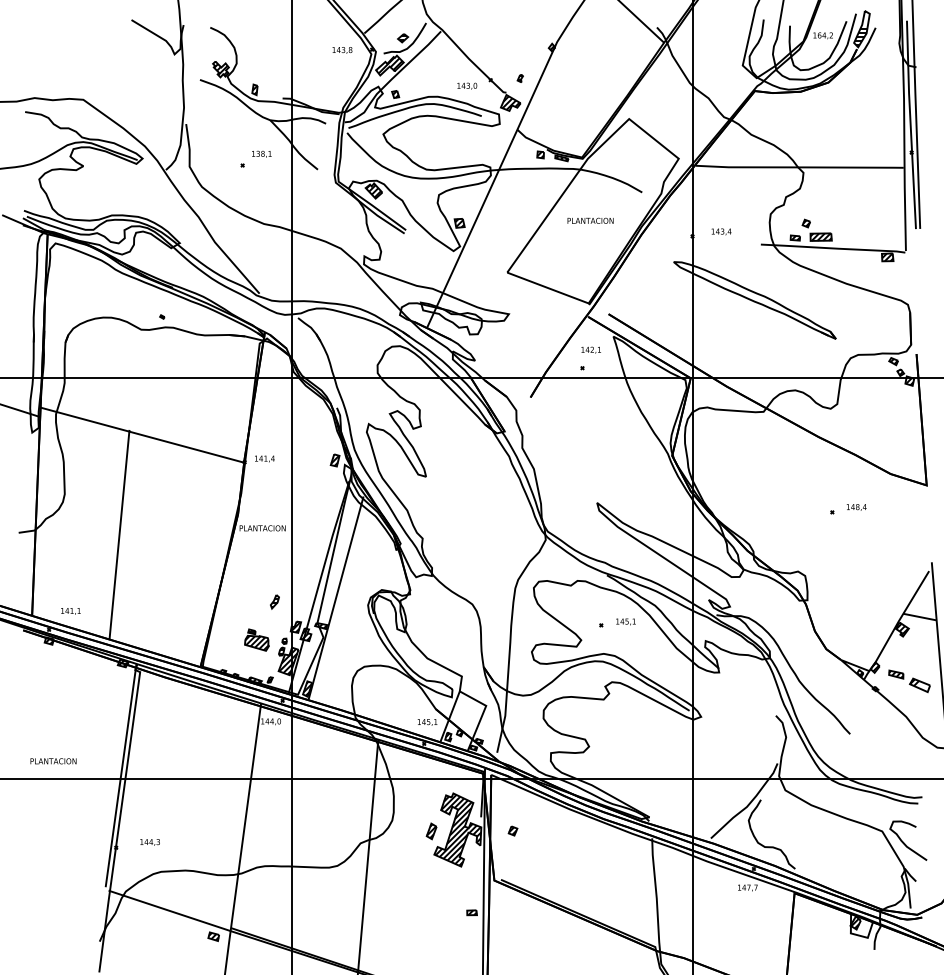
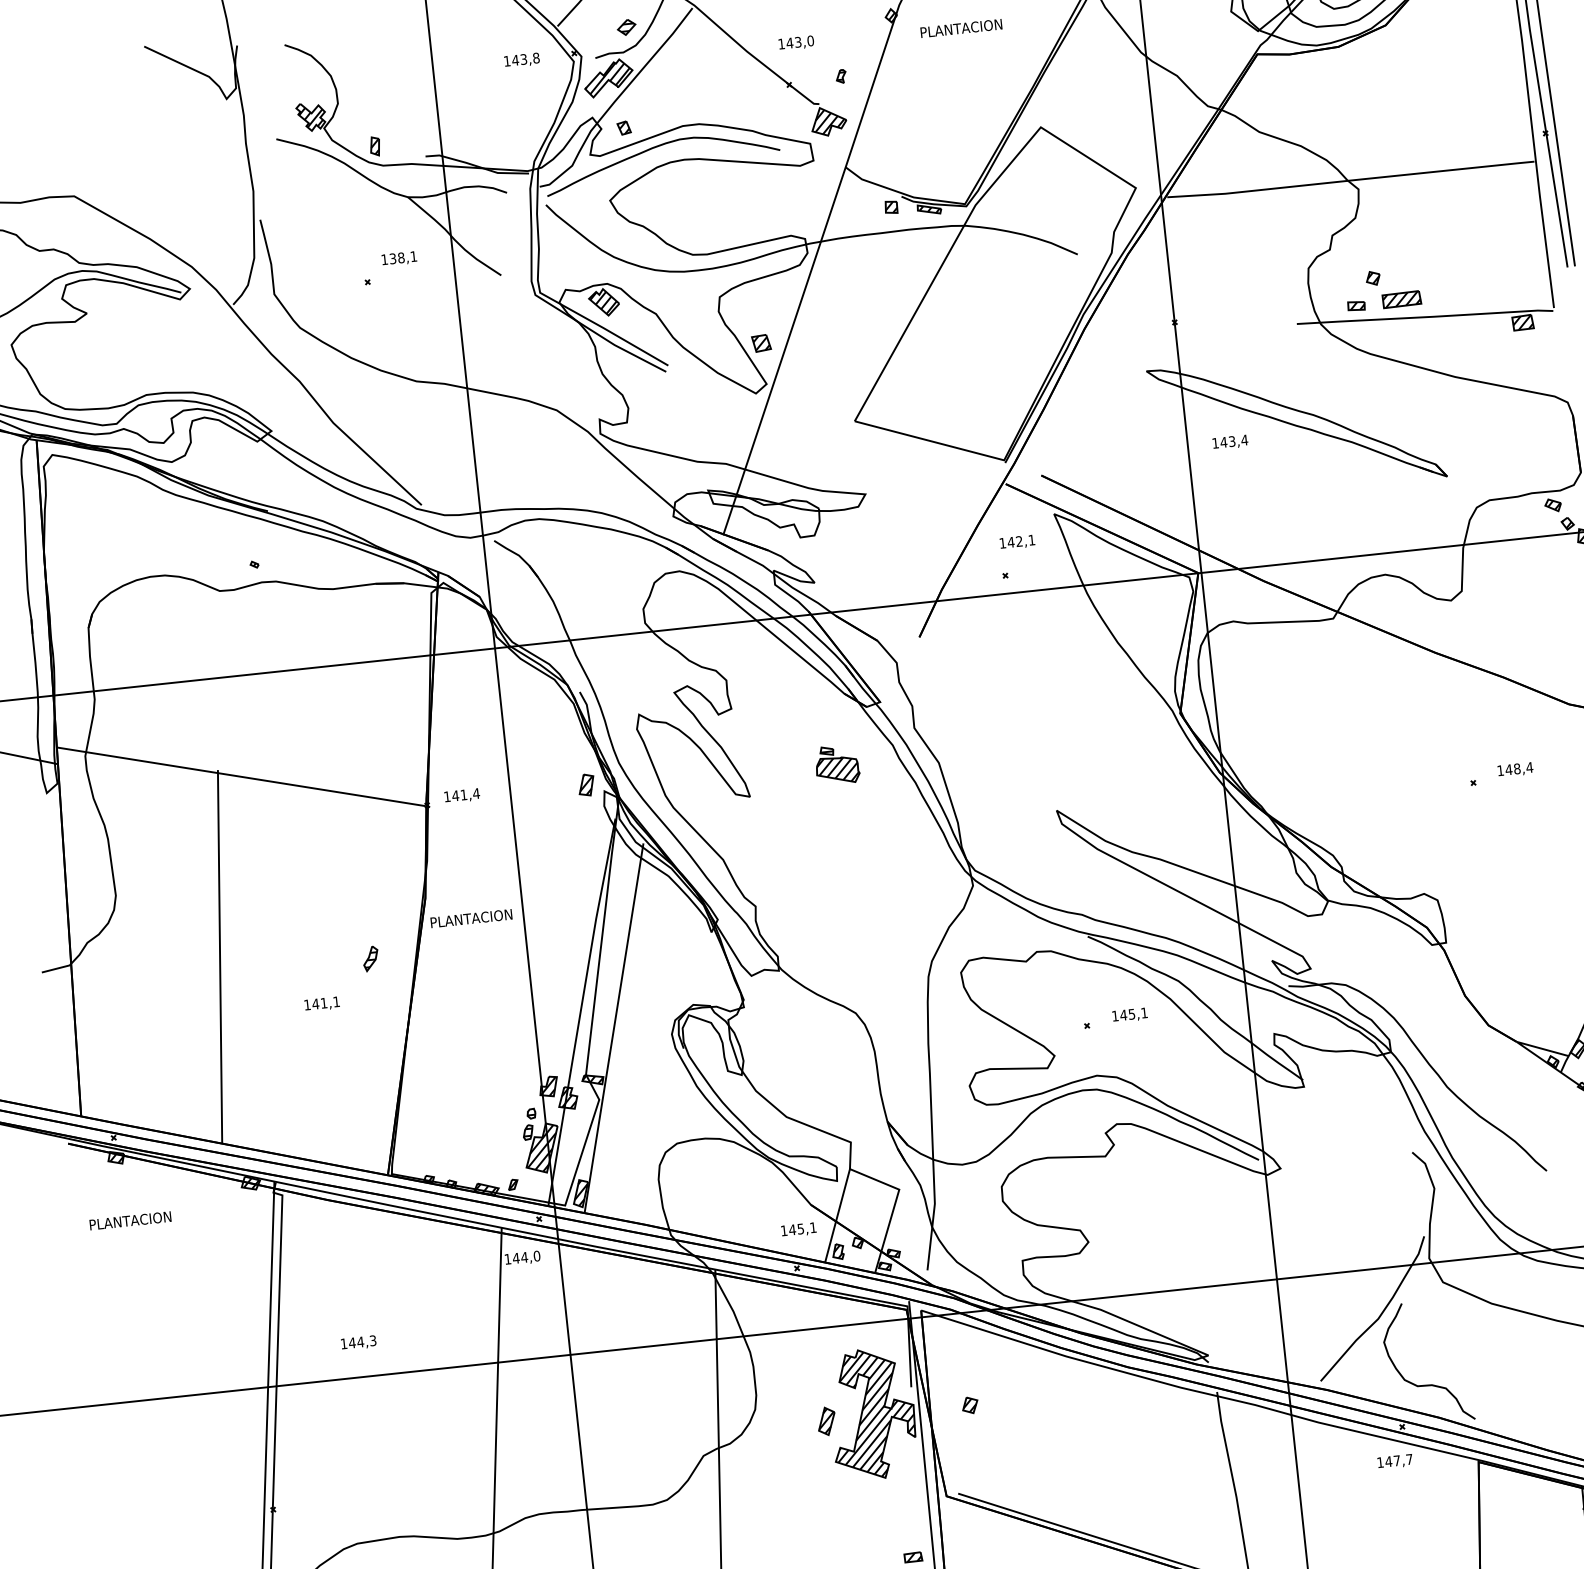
text: (467, 85) -> (796, 41), moved
text: (590, 220) -> (961, 27), moved
text: (721, 231) -> (1230, 441), moved
part: (274, 601) -> (370, 958), moved
text: (70, 611) -> (321, 1004), moved
part: (256, 639) -> (836, 763), moved
text: (53, 761) -> (130, 1221), moved
text: (149, 842) -> (357, 1343), moved

